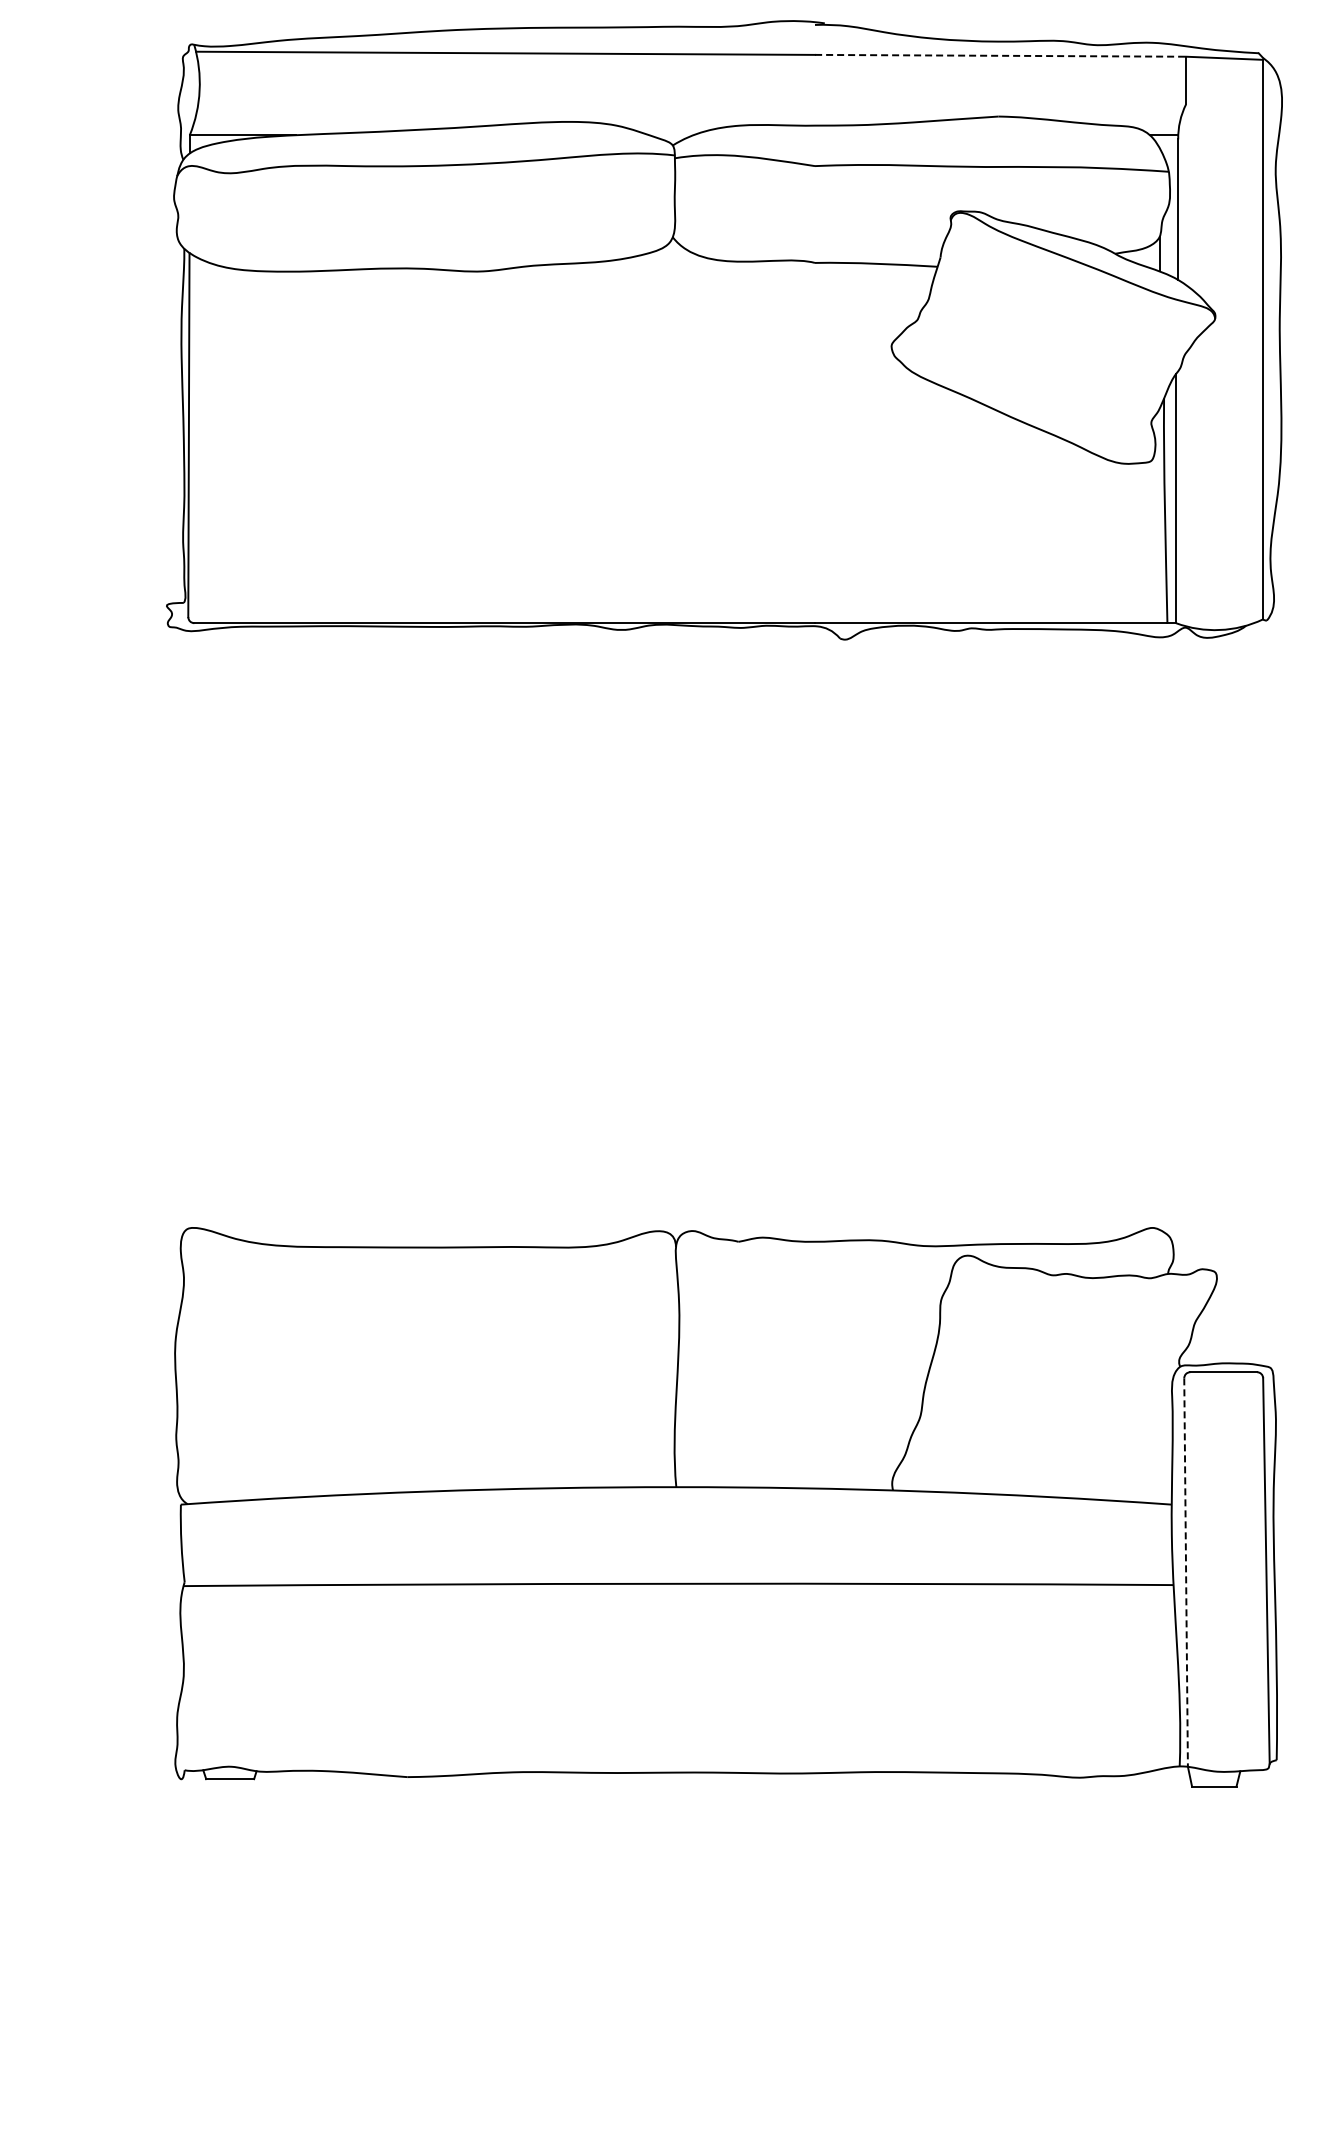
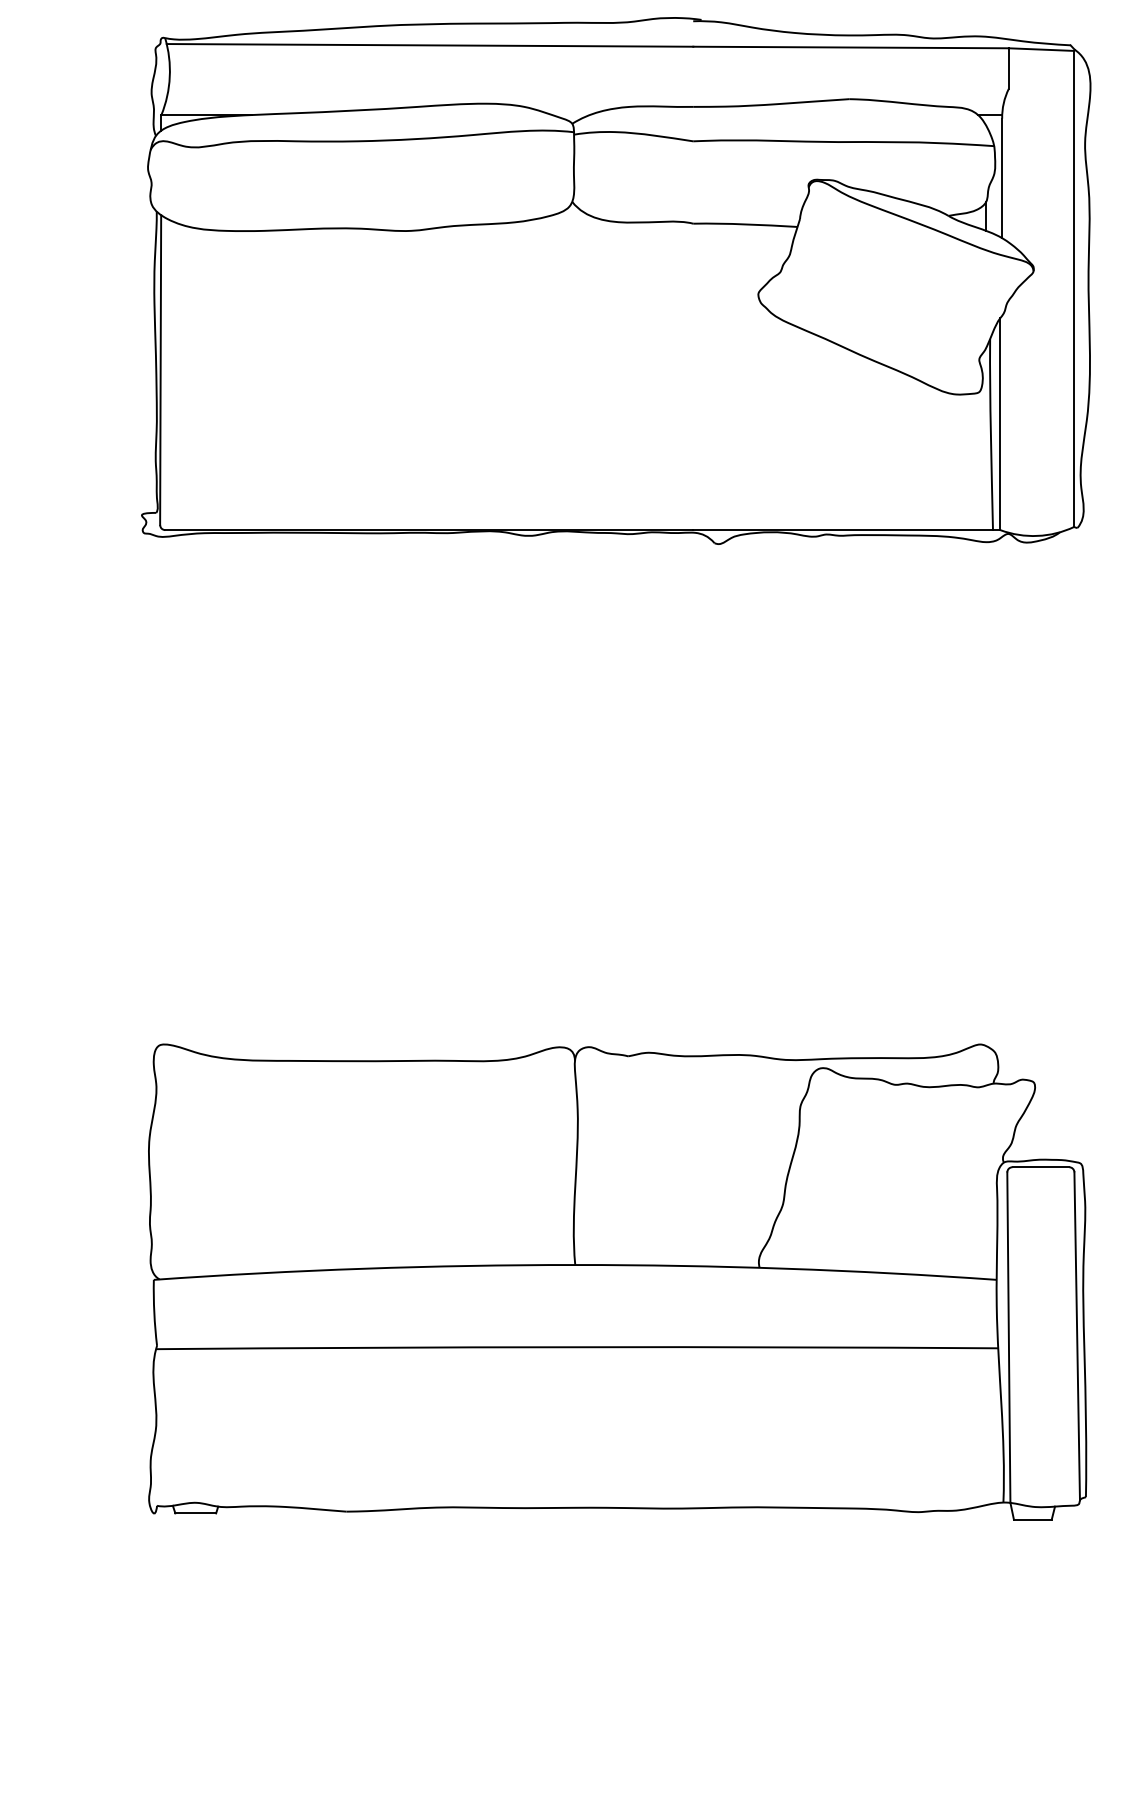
line: (1001, 55) -> (851, 47), dashed -> solid
line: (1186, 1573) -> (1009, 1338), dashed -> solid

